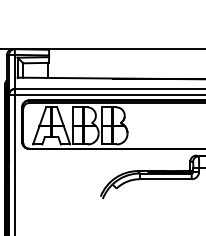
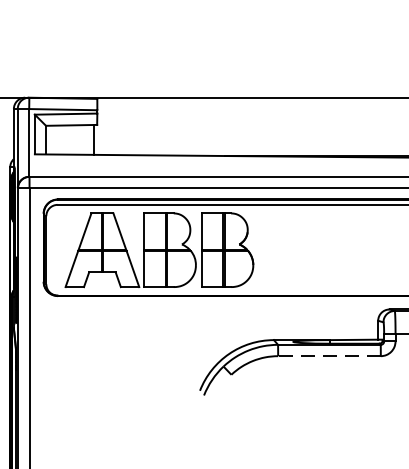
line: (165, 179) -> (328, 356), solid -> dashed

